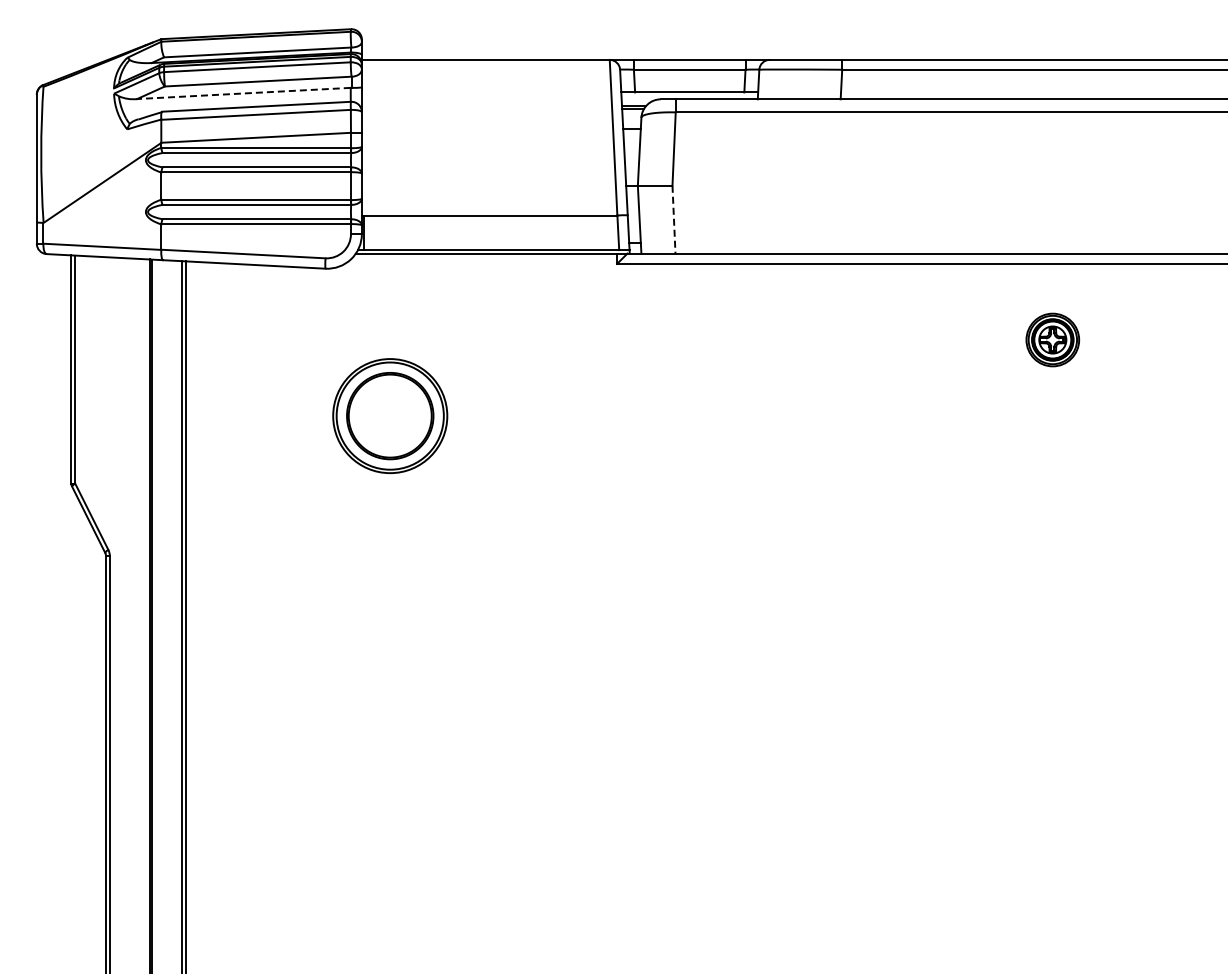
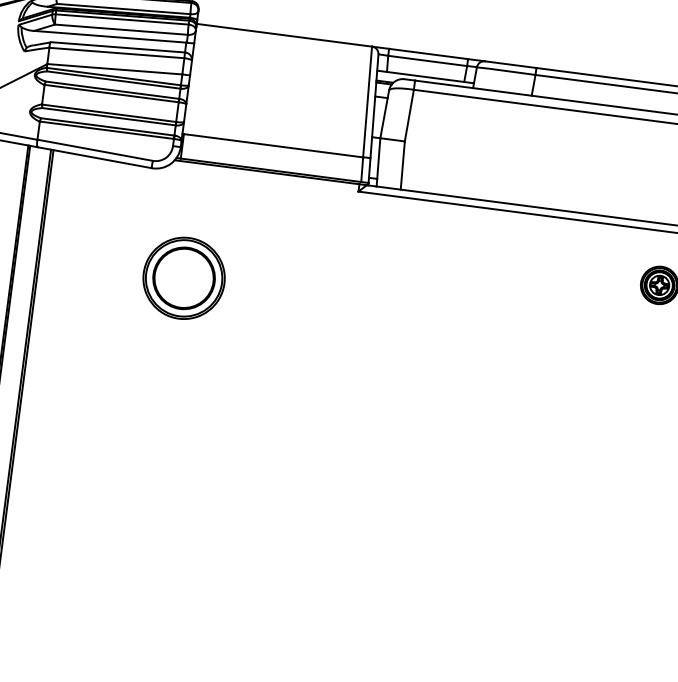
line: (243, 93) -> (109, 36), dashed -> solid
line: (673, 219) -> (402, 165), dashed -> solid

